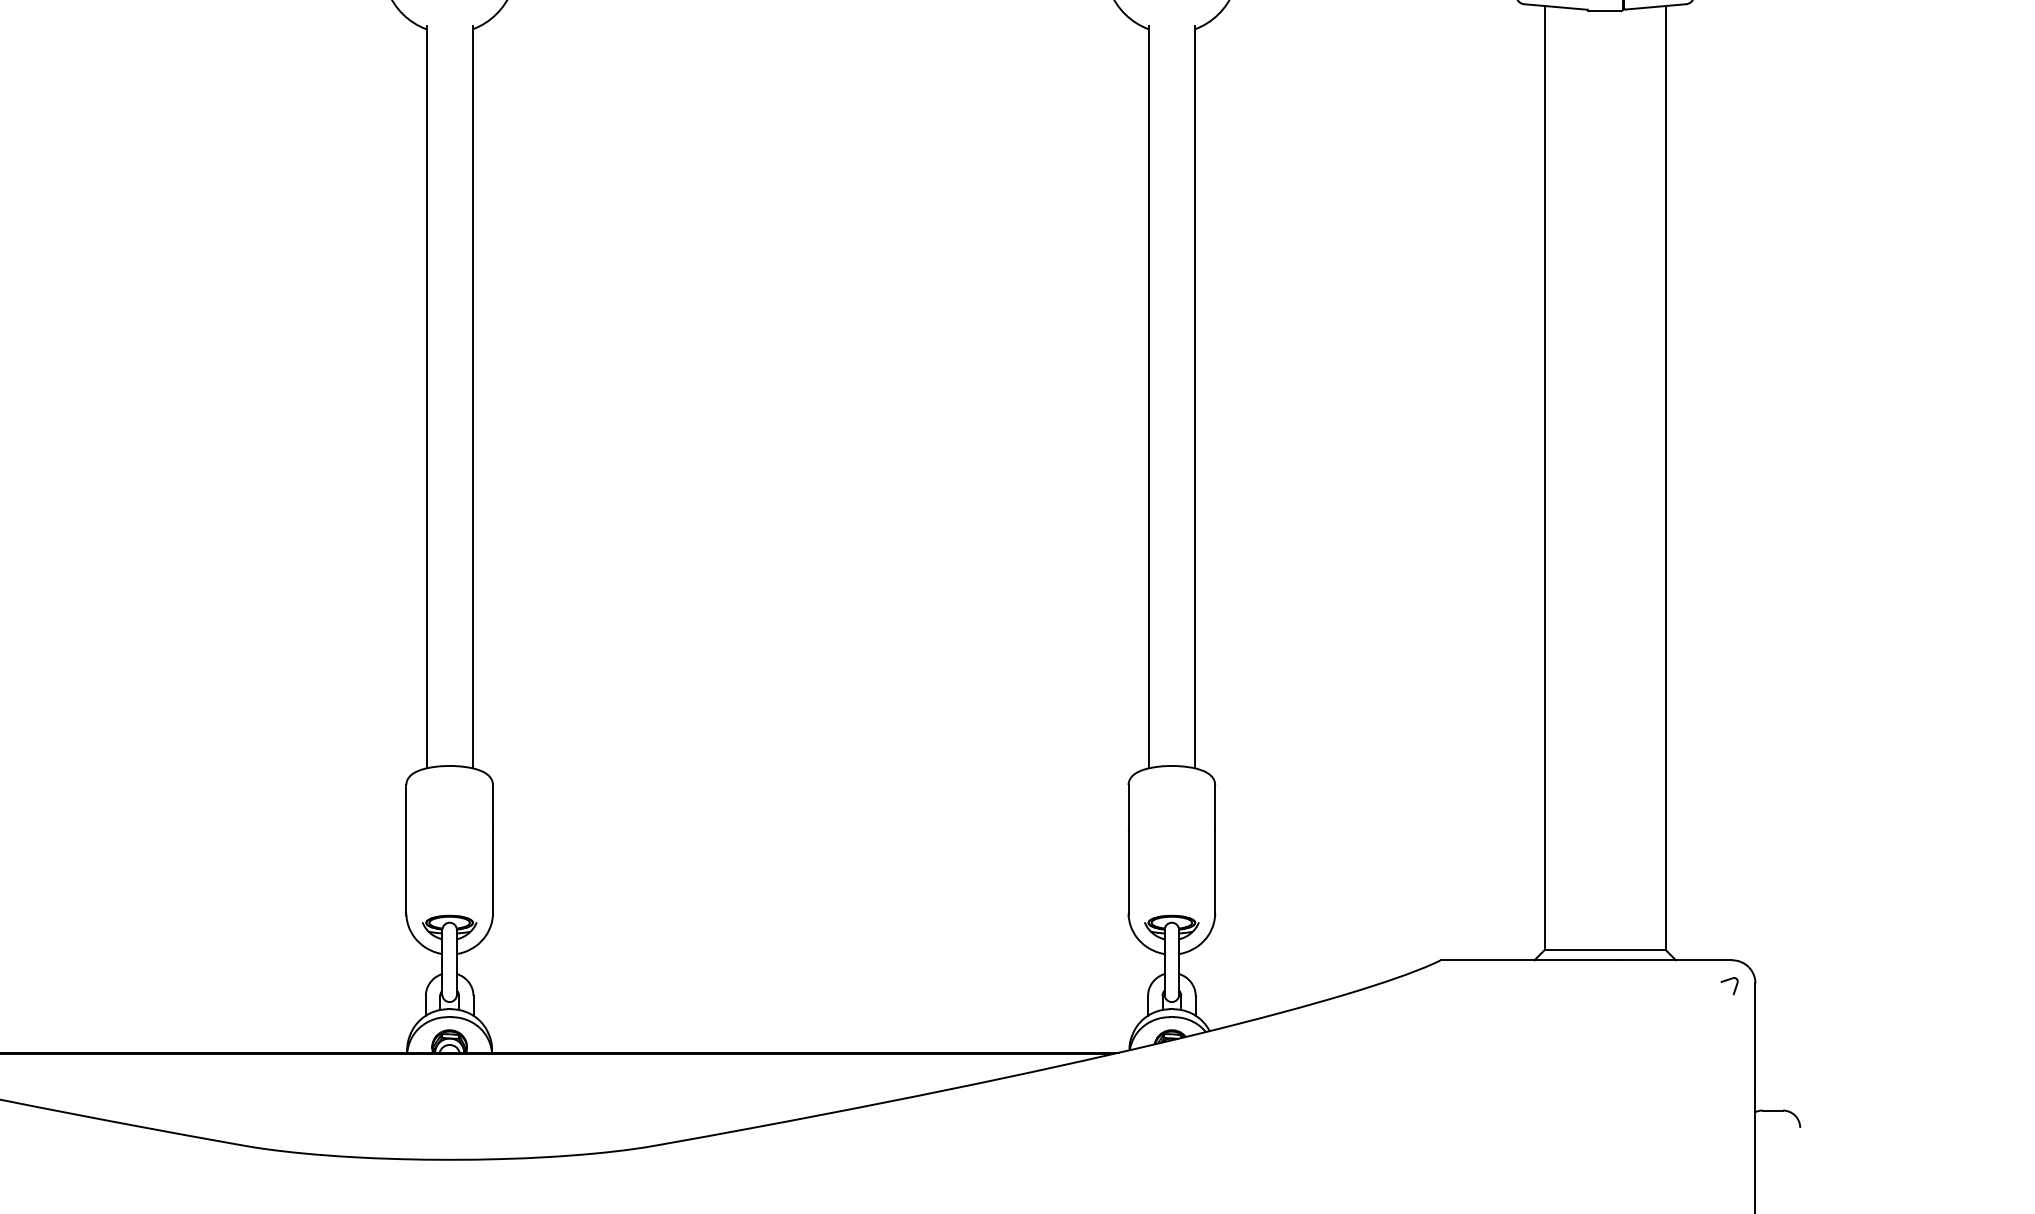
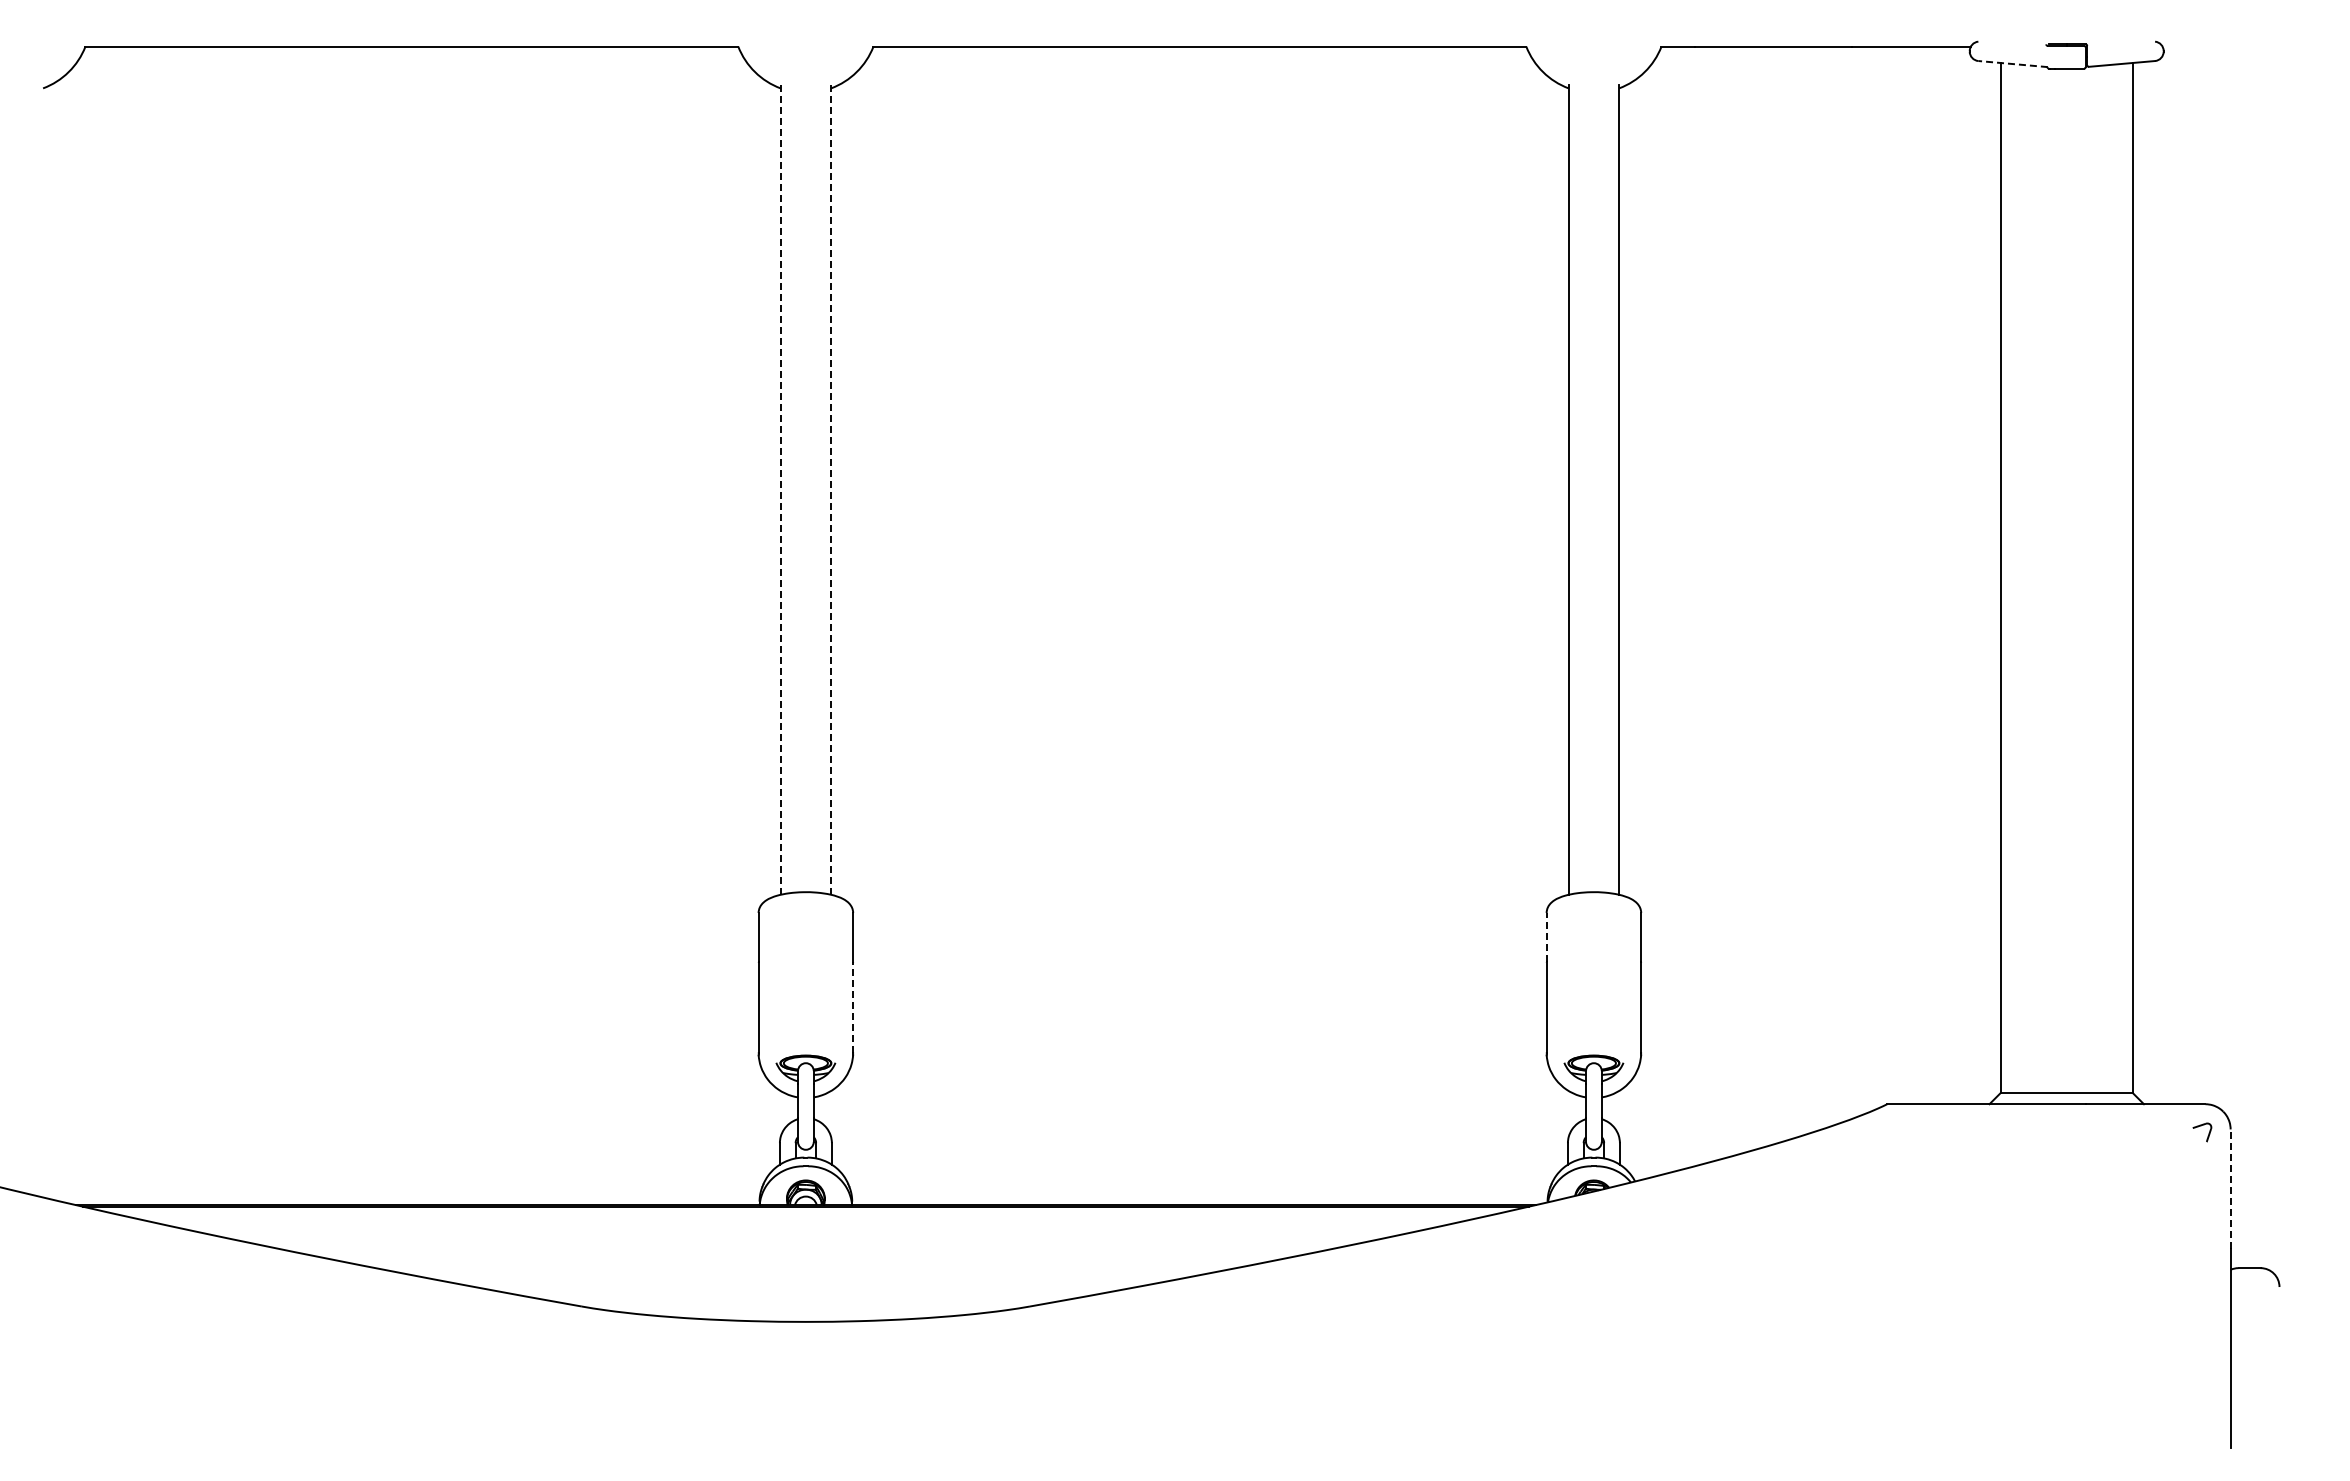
line: (1556, 7) -> (2013, 64), solid -> dashed
line: (426, 397) -> (780, 490), solid -> dashed
line: (473, 397) -> (831, 490), solid -> dashed
line: (1128, 807) -> (1546, 937), solid -> dashed
line: (493, 870) -> (853, 1006), solid -> dashed
line: (1755, 1038) -> (2230, 1189), solid -> dashed

